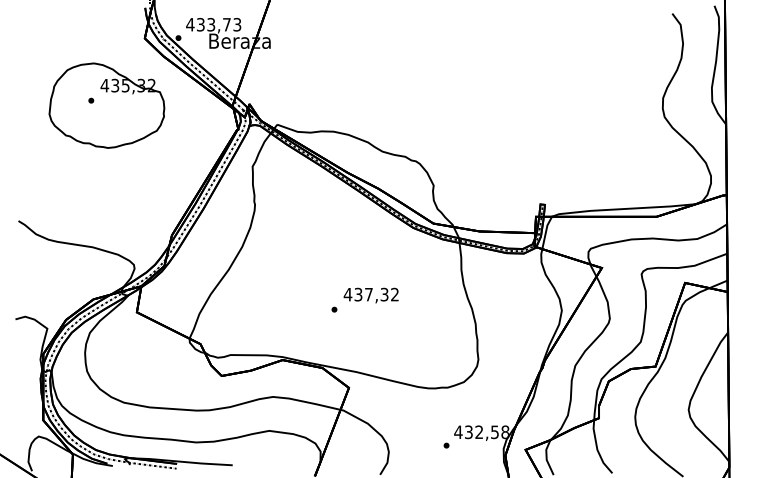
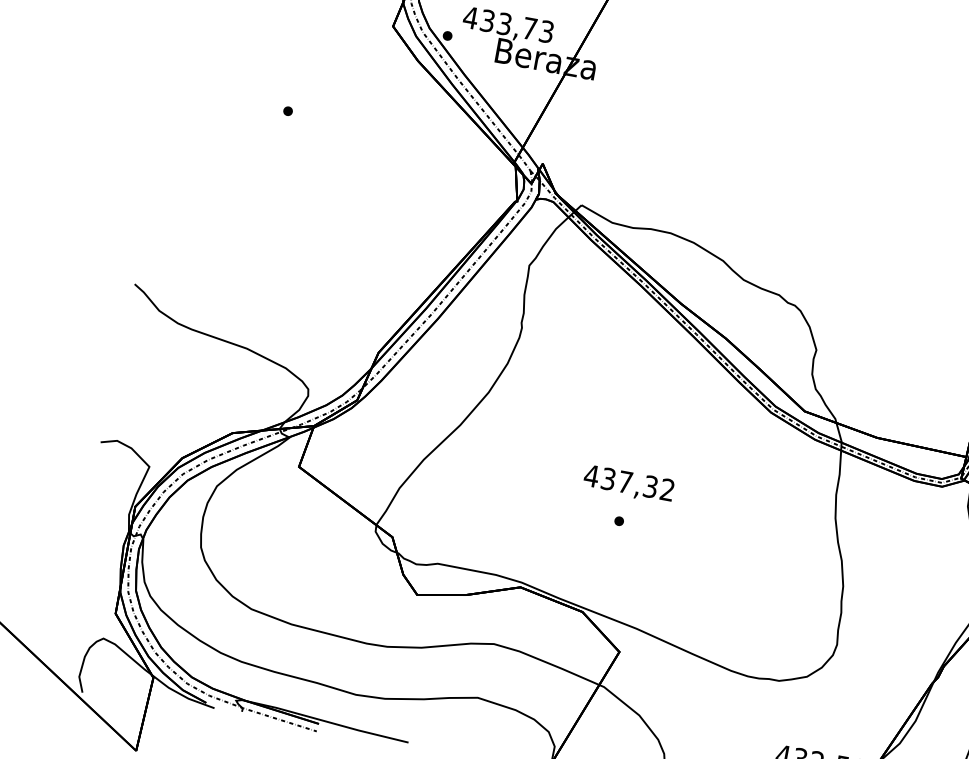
part: (106, 105) -> (311, 123), removed
text: (370, 295) -> (627, 484), moved

